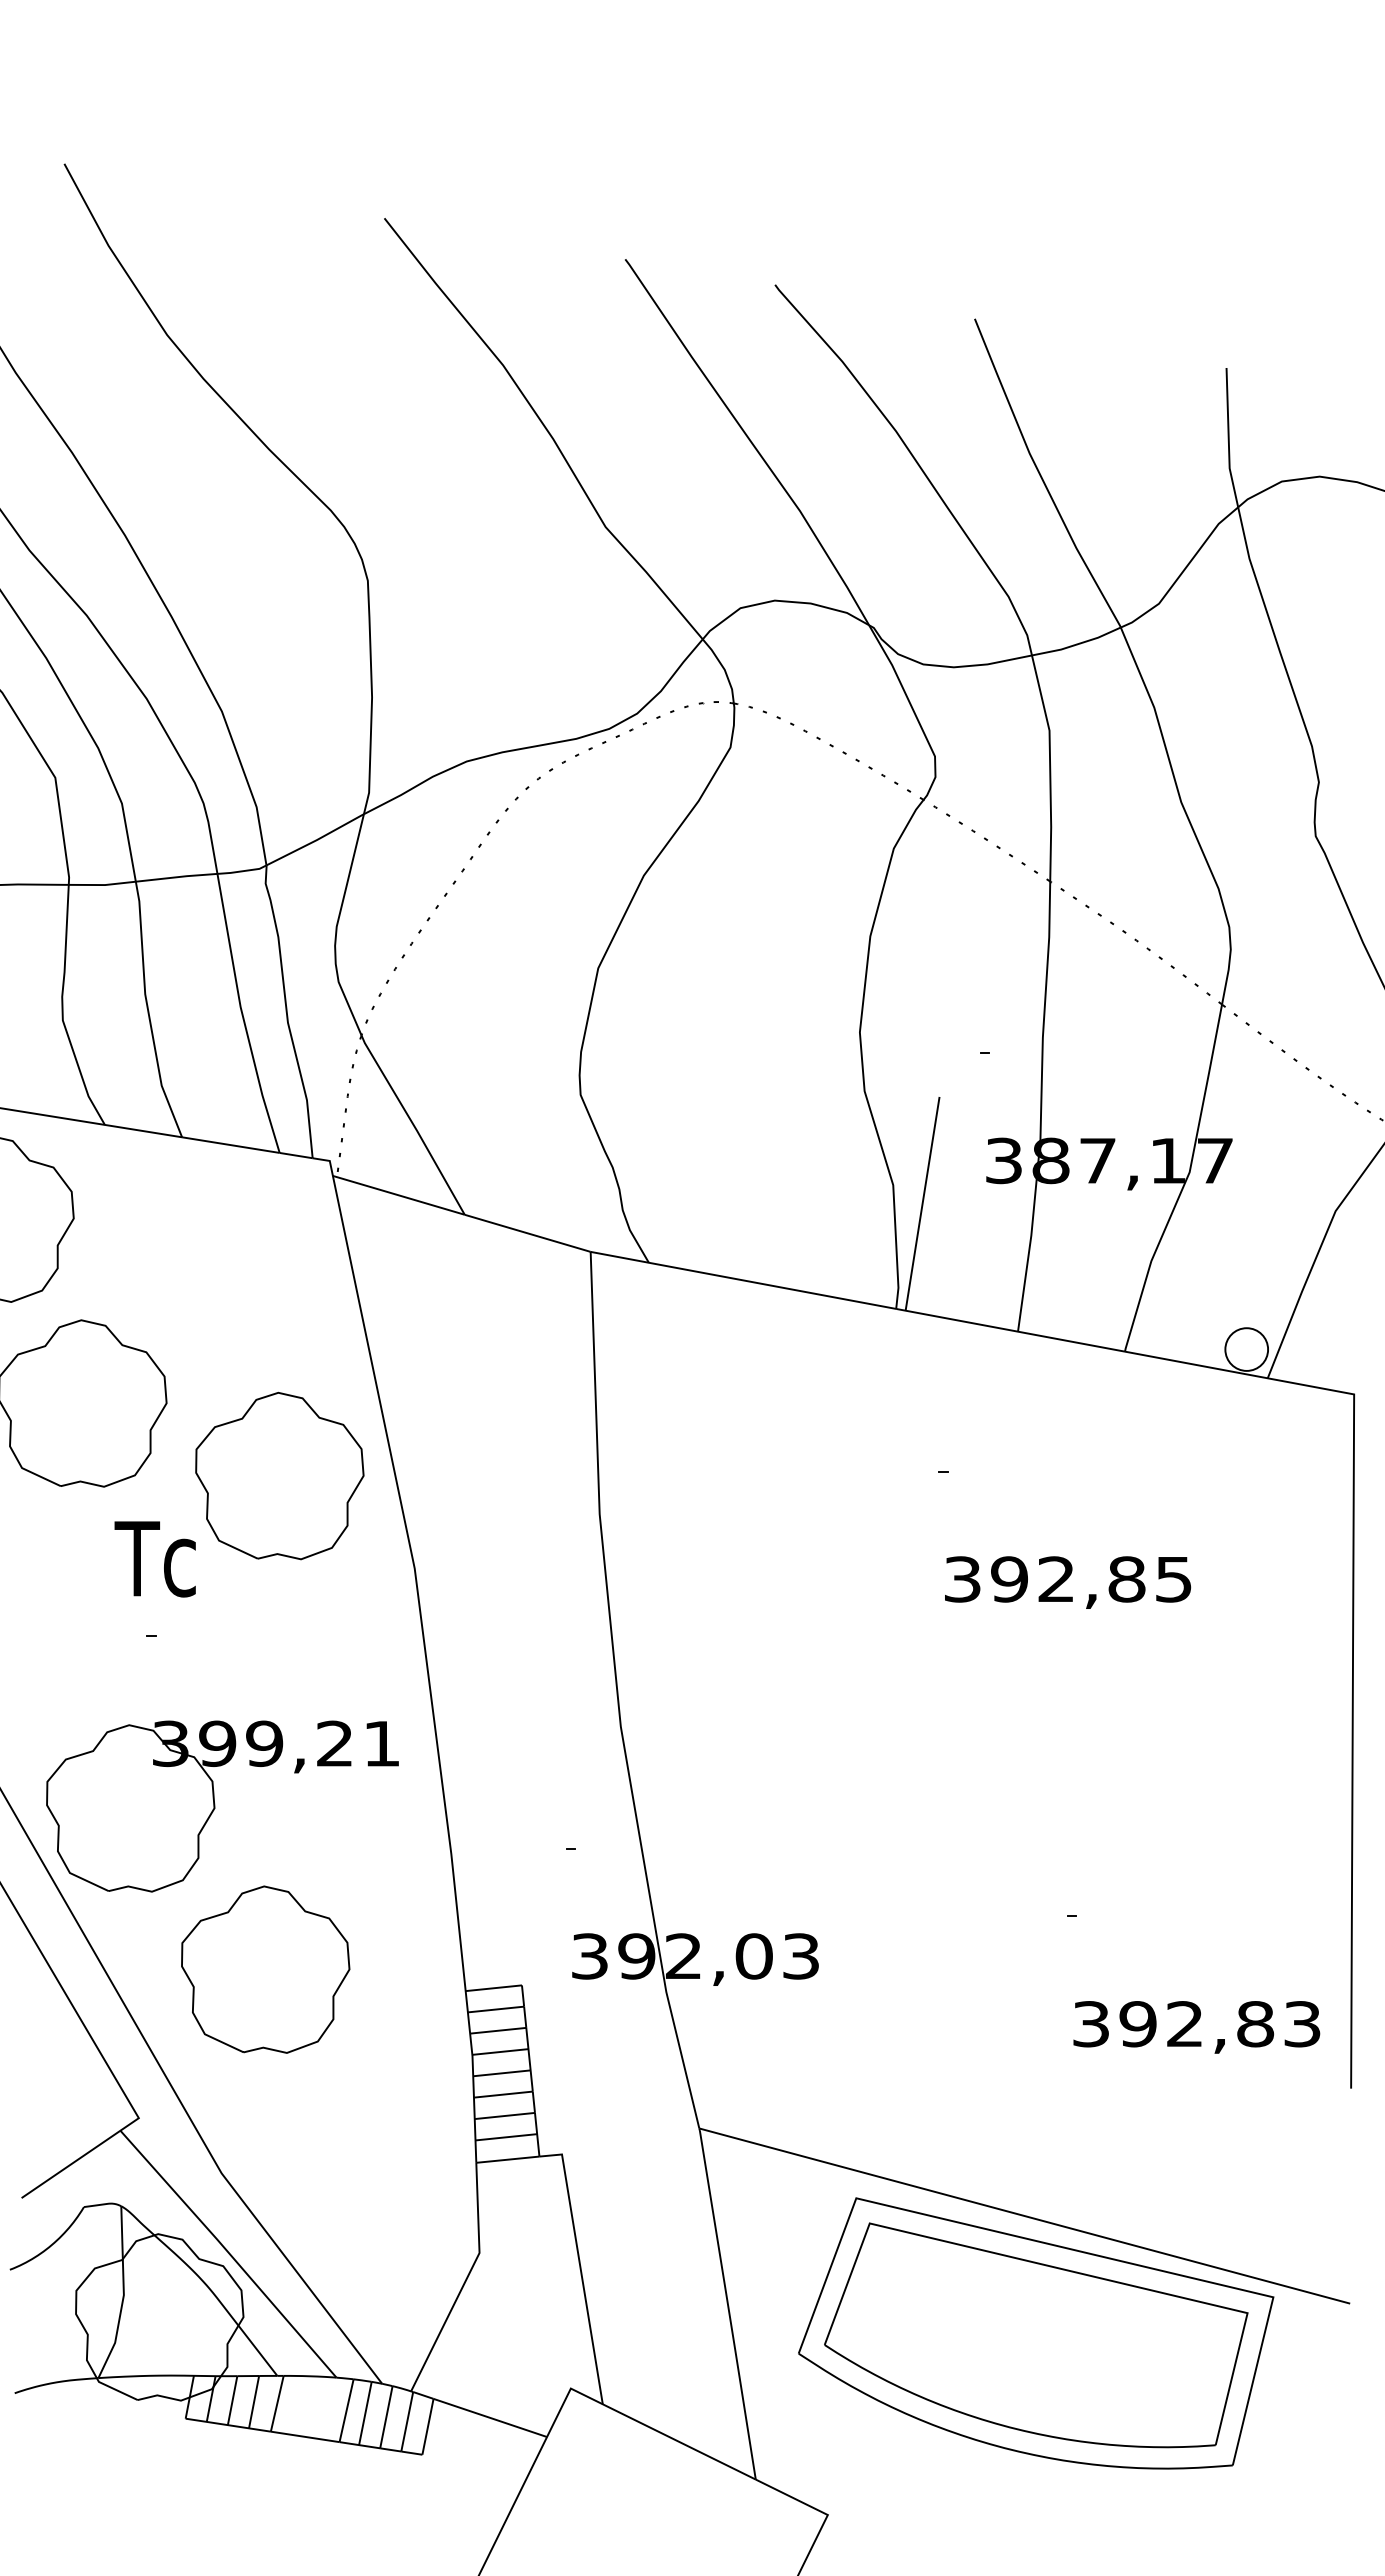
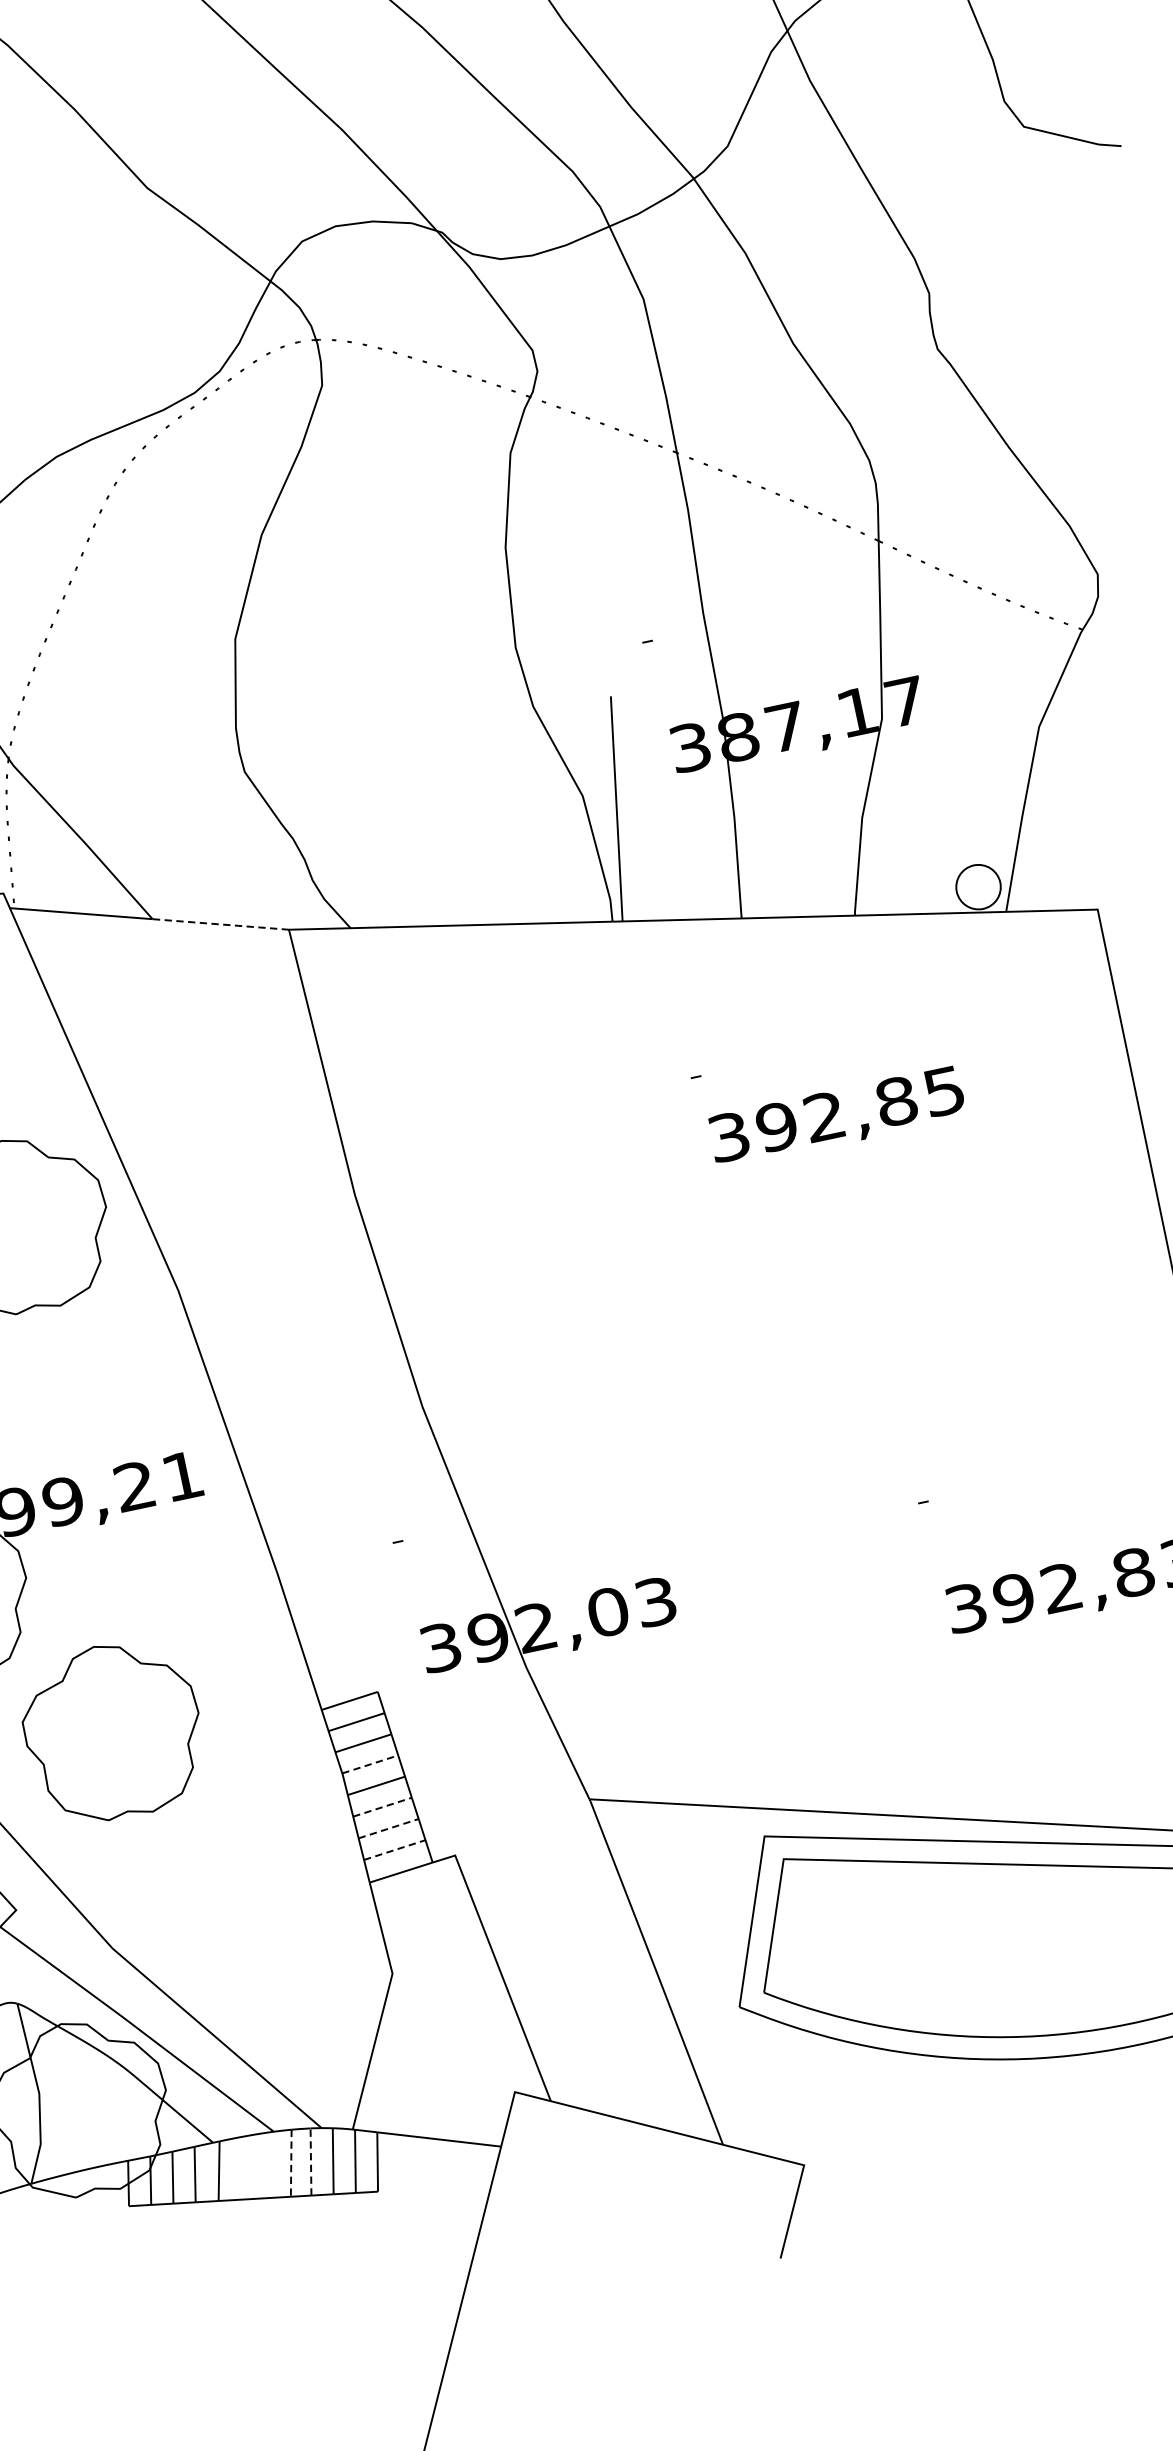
line: (527, 1233) -> (220, 924), solid -> dashed
text: (1068, 1582) -> (837, 1117), moved
line: (500, 2051) -> (370, 1763), solid -> dashed
line: (503, 2094) -> (382, 1807), solid -> dashed
line: (505, 2115) -> (389, 1828), solid -> dashed
line: (506, 2137) -> (395, 1850), solid -> dashed
line: (346, 2411) -> (291, 2164), solid -> dashed
line: (365, 2412) -> (310, 2160), solid -> dashed

